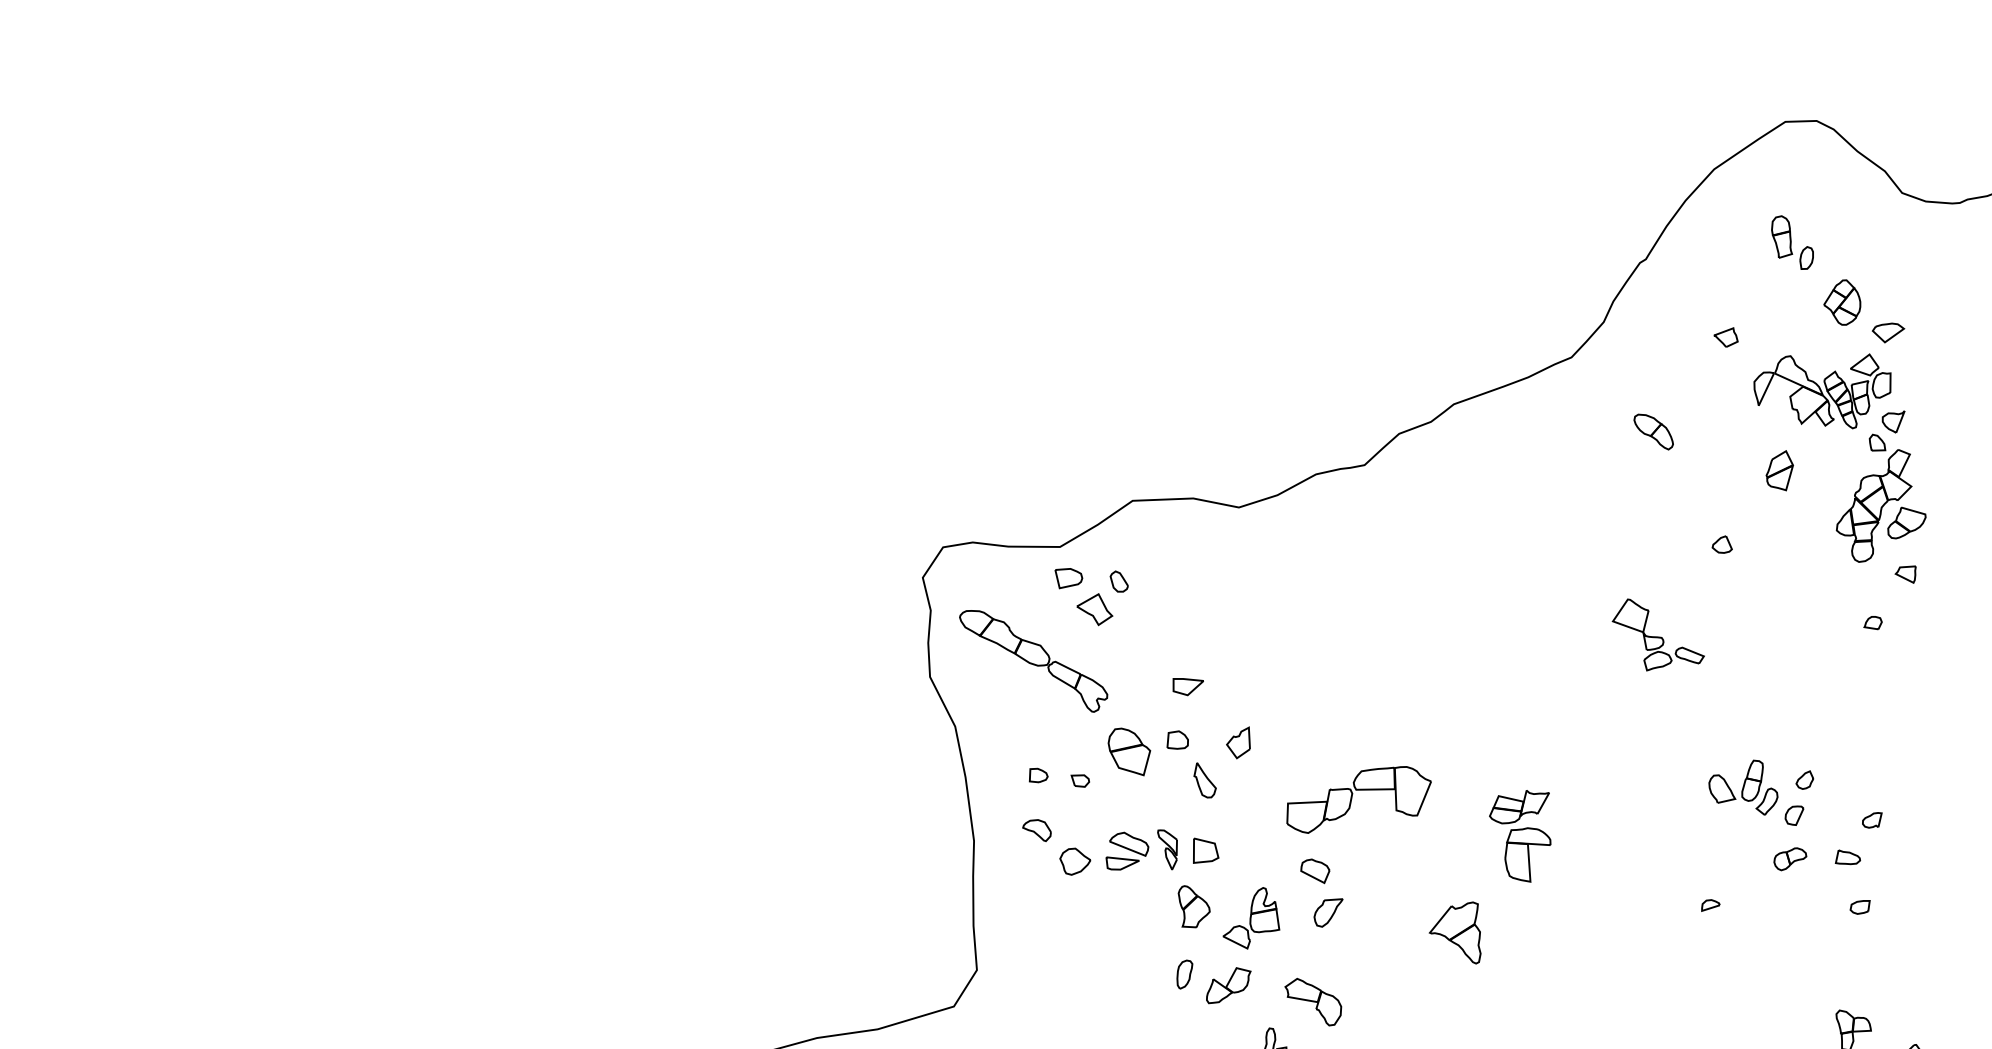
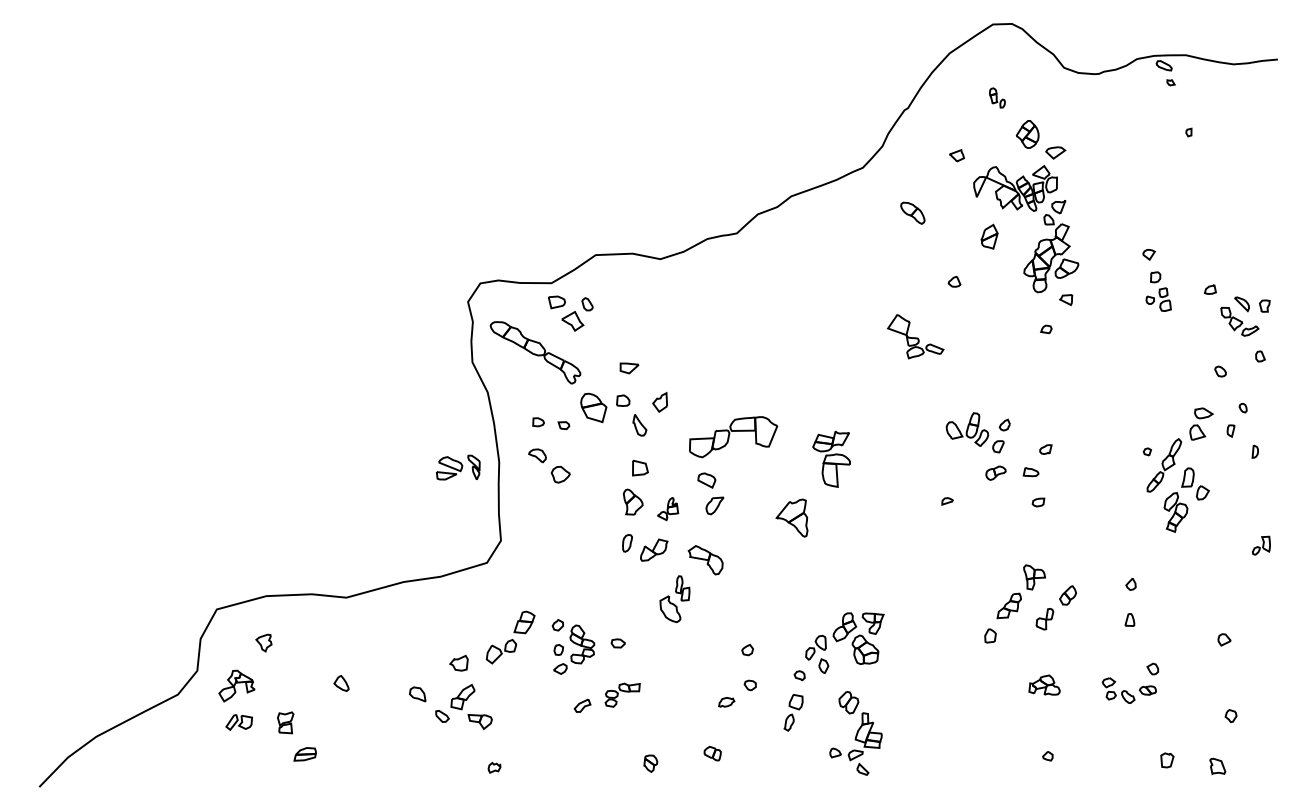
part: (1792, 241) -> (997, 97), size x0.6
part: (1142, 849) -> (458, 467), moved
part: (1250, 917) -> (667, 508), size x0.6

